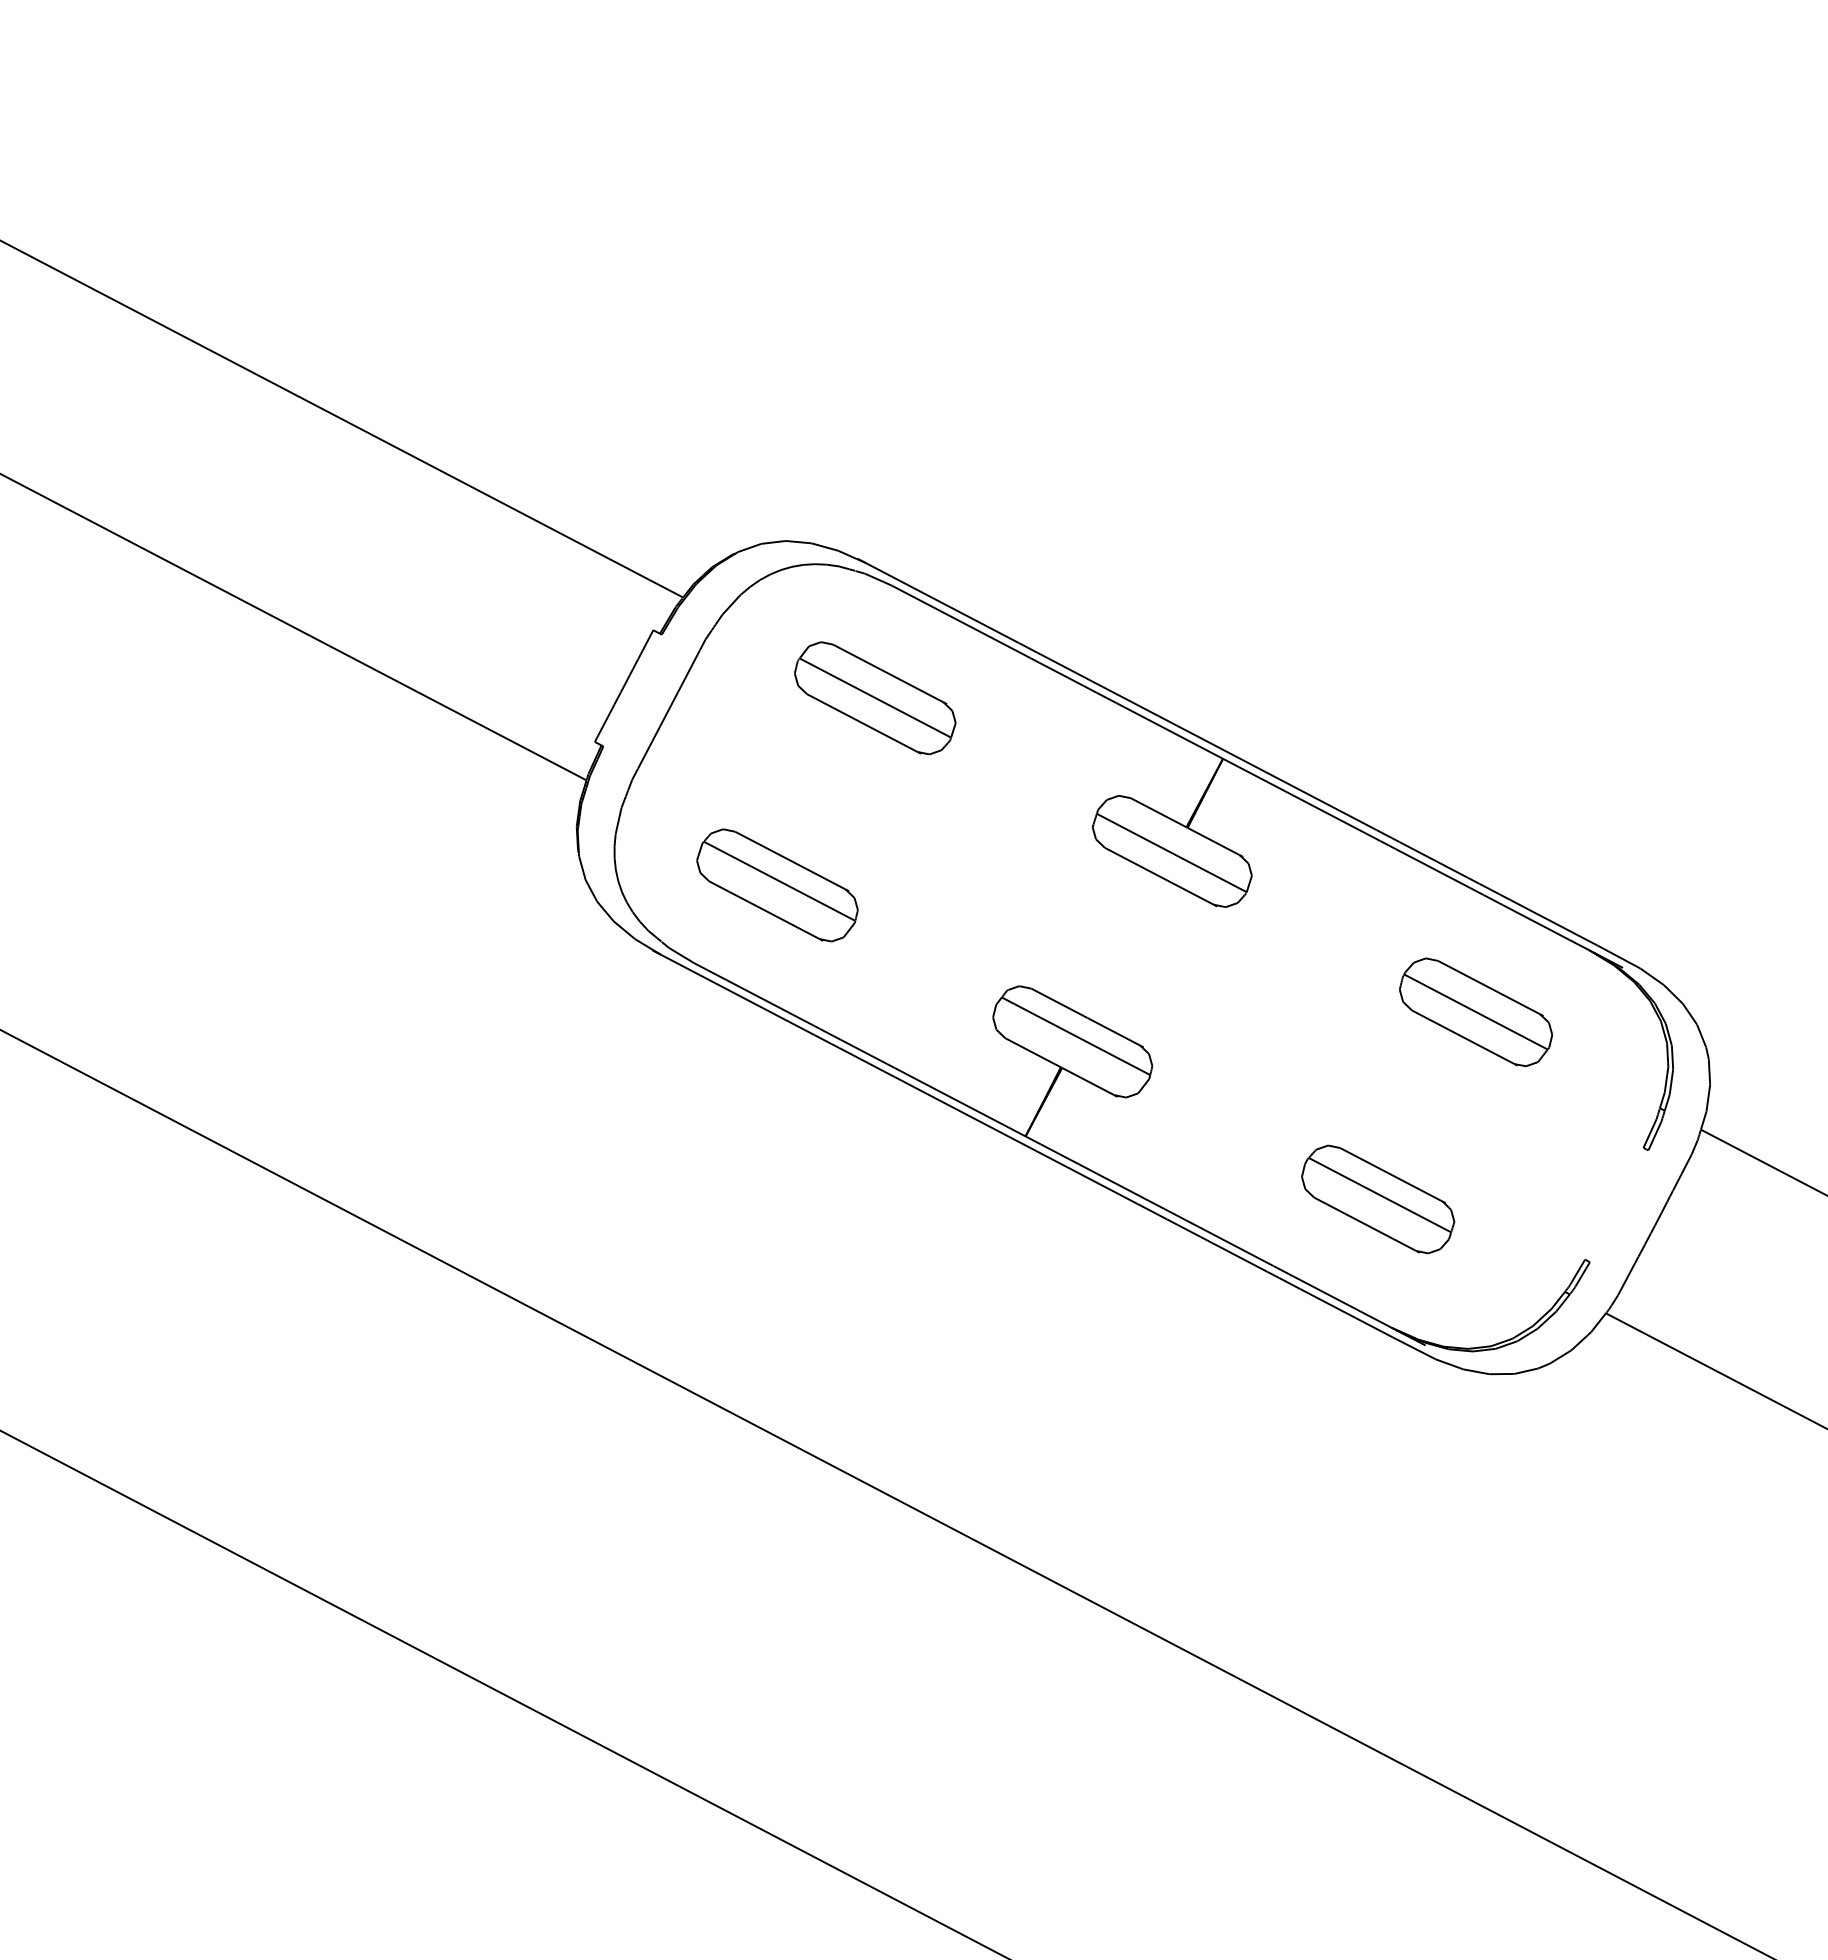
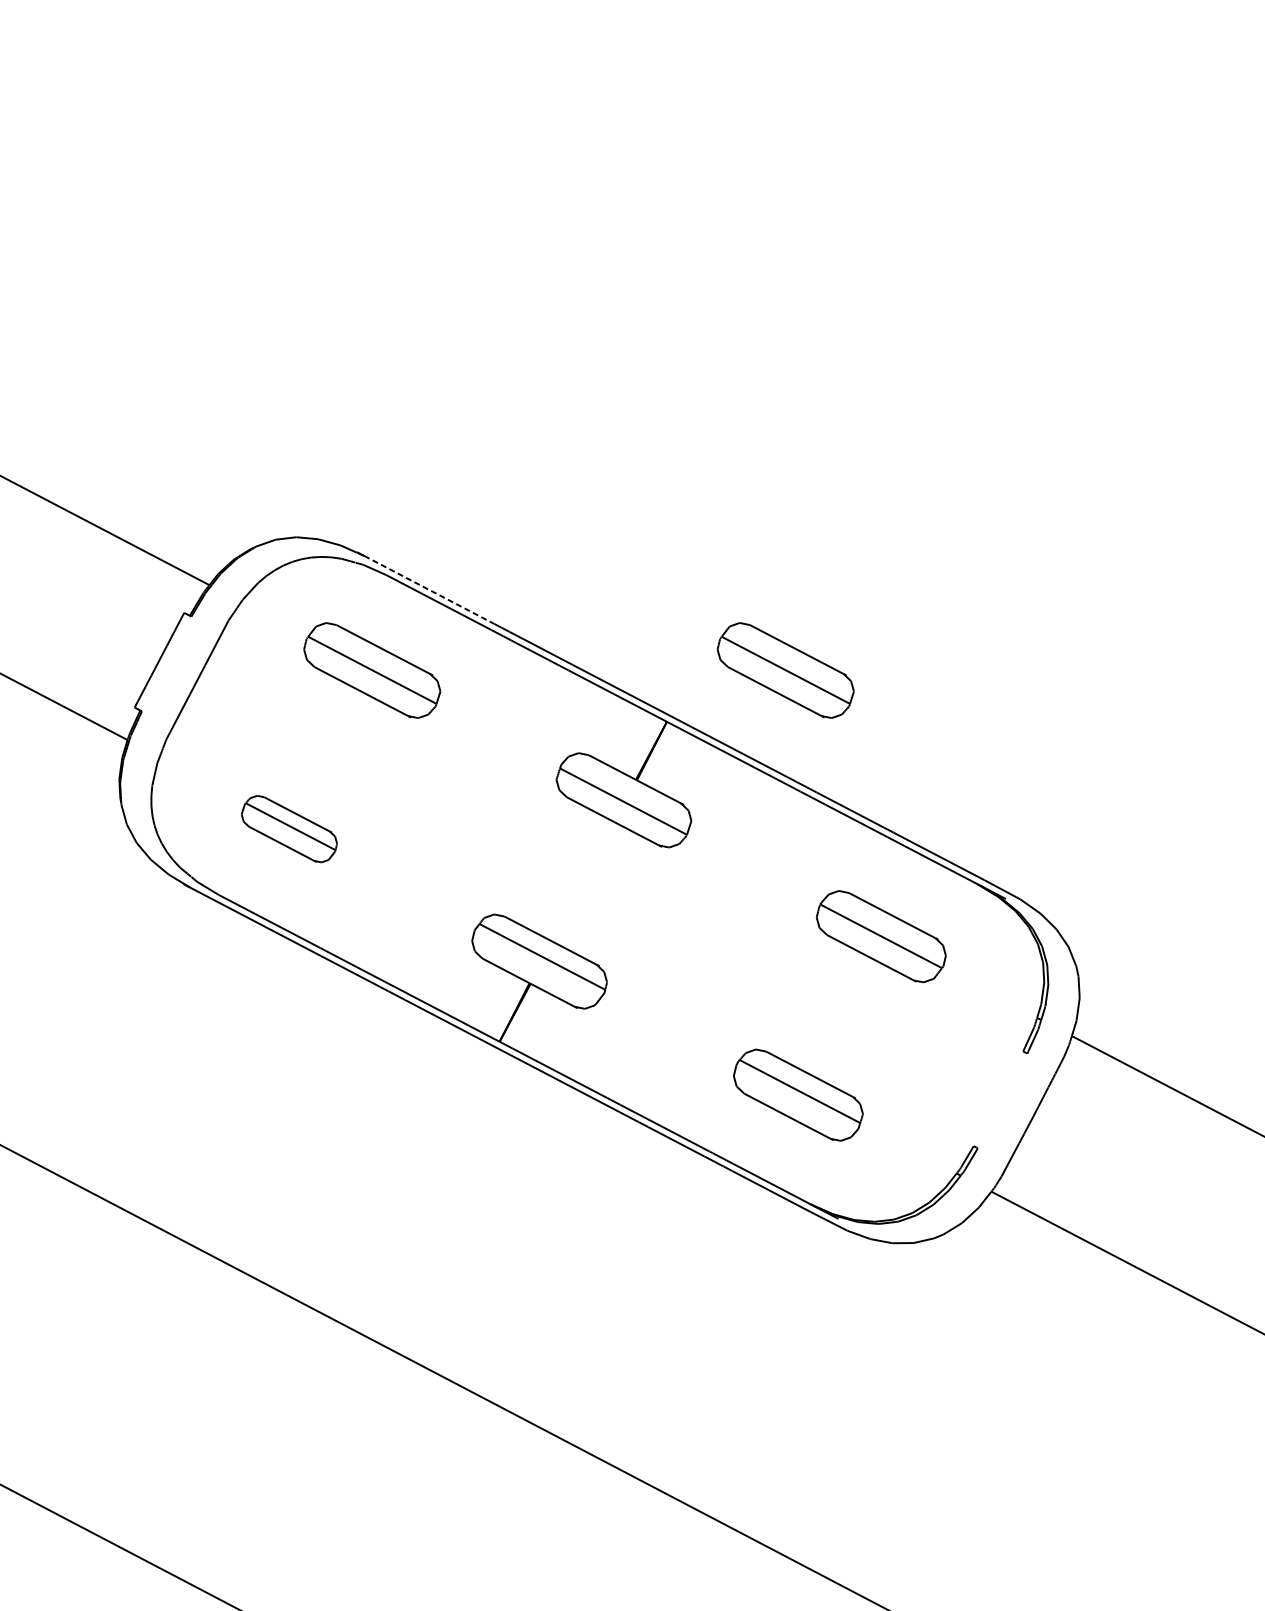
line: (942, 603) -> (429, 590), solid -> dashed
part: (1363, 698) -> (785, 670), added
part: (777, 885) -> (289, 829), size x0.7

